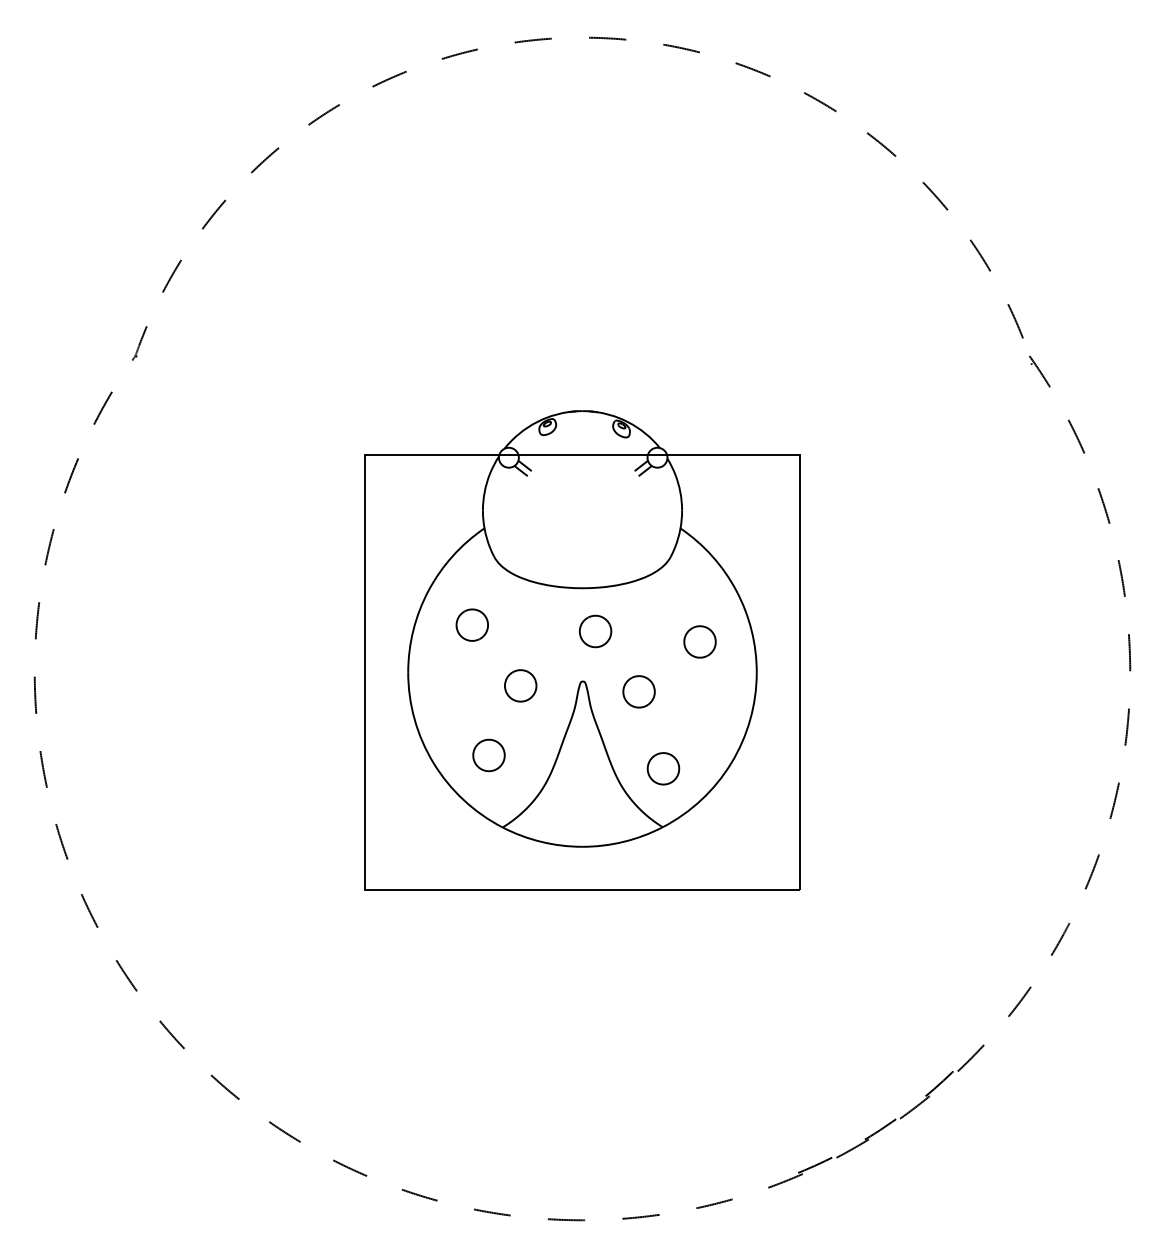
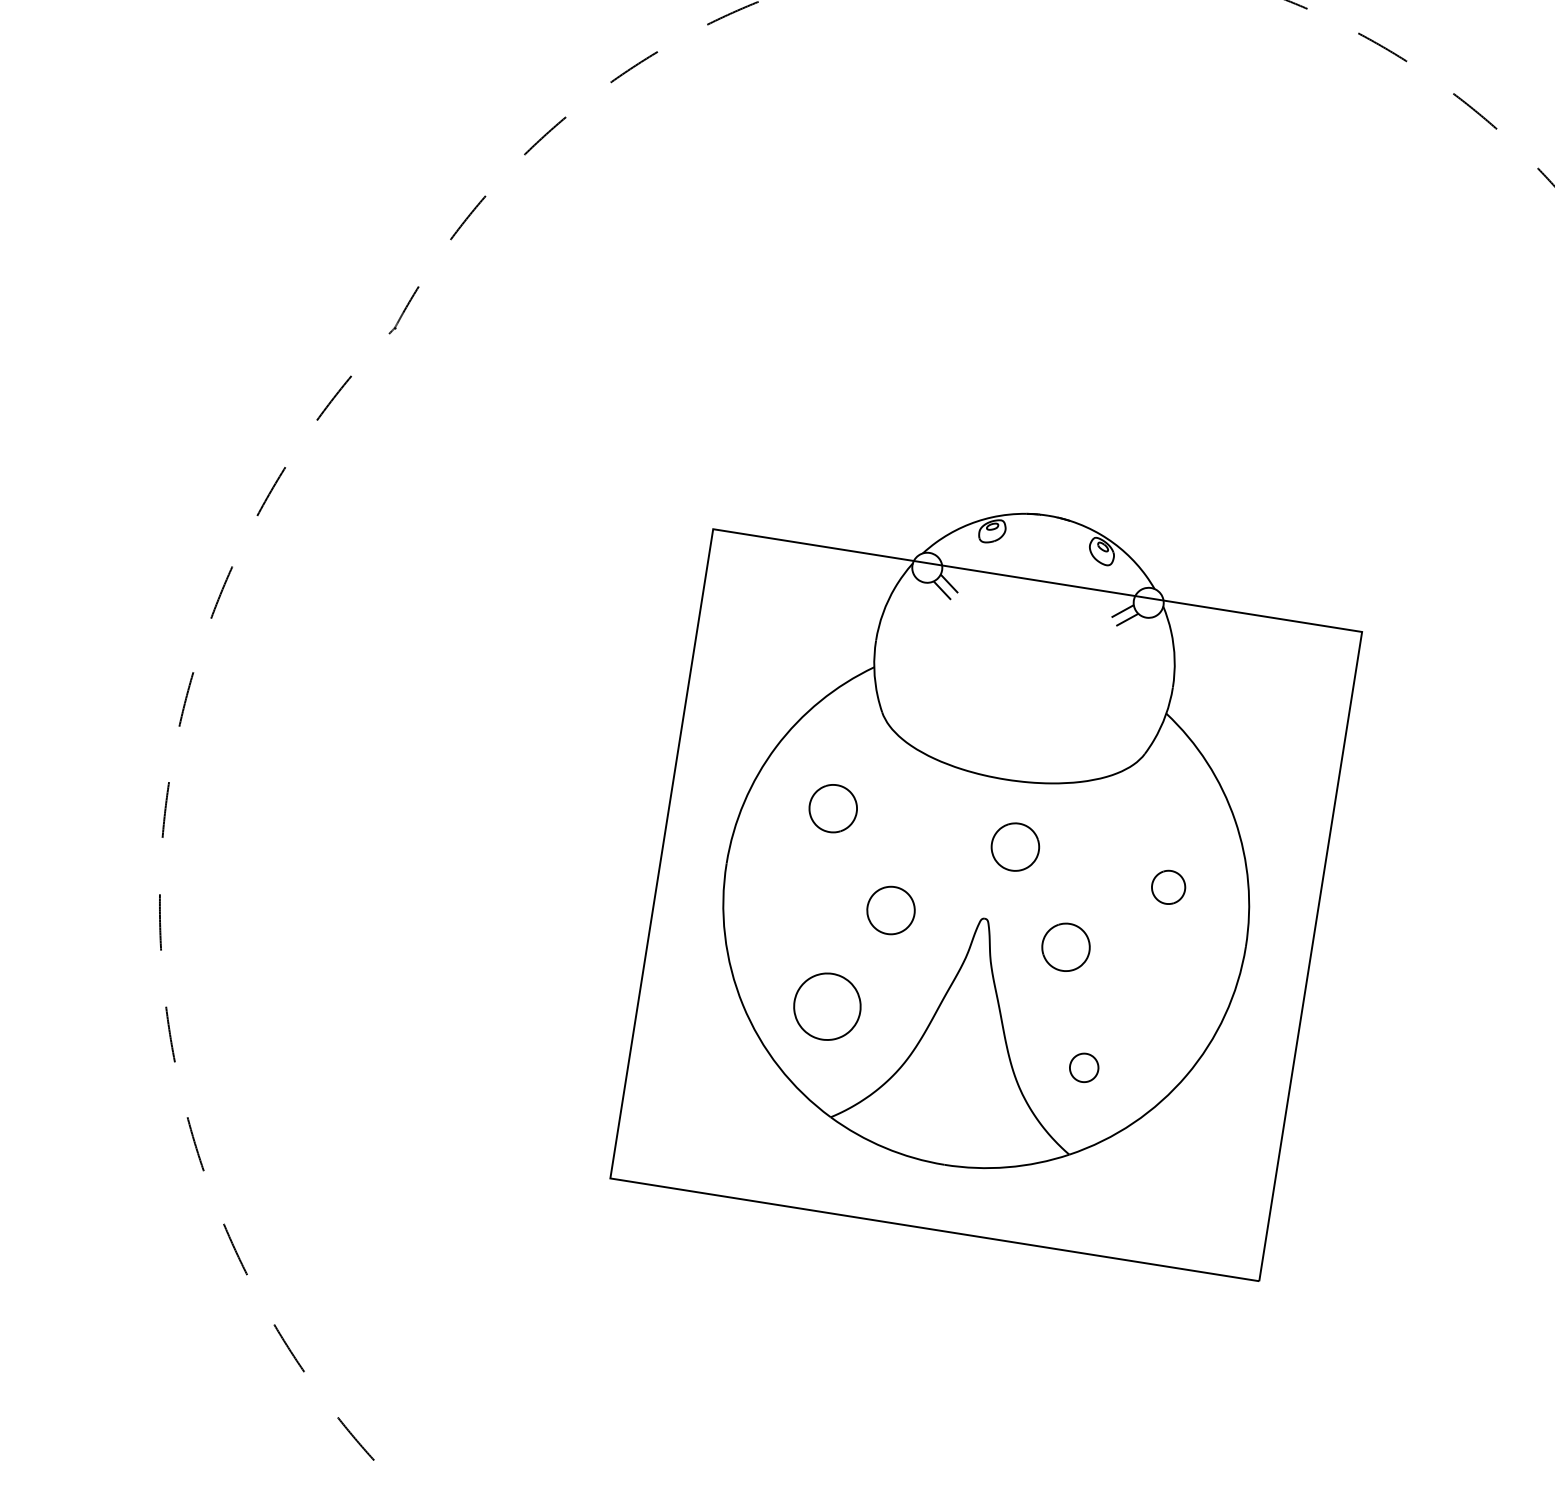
part: (699, 641) -> (1167, 886), size x0.7
part: (488, 755) -> (826, 1006), size x1.4
part: (663, 768) -> (1084, 1067), size x0.6

